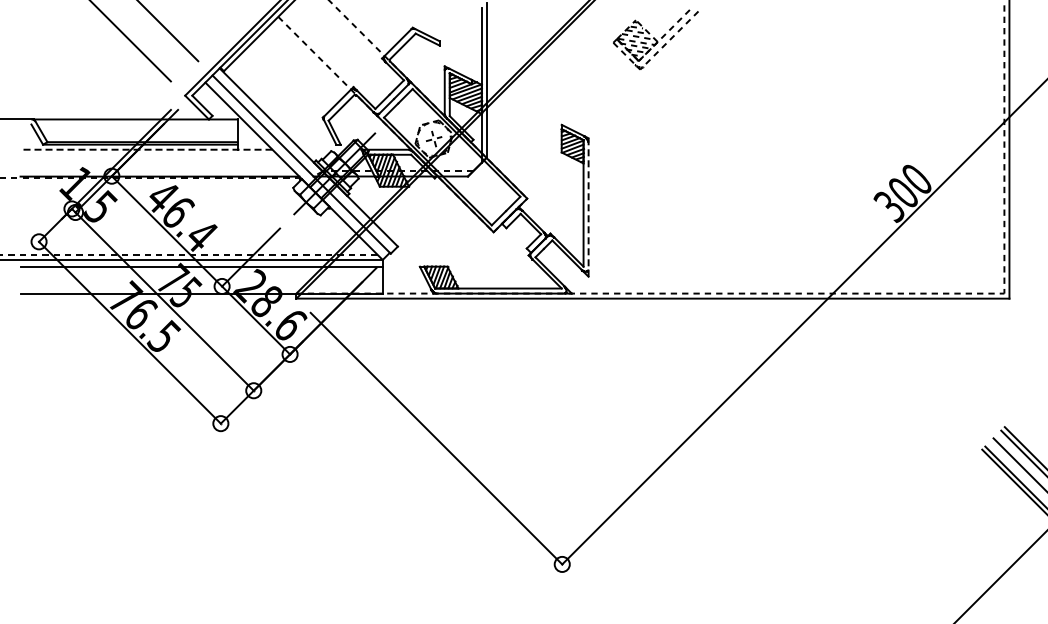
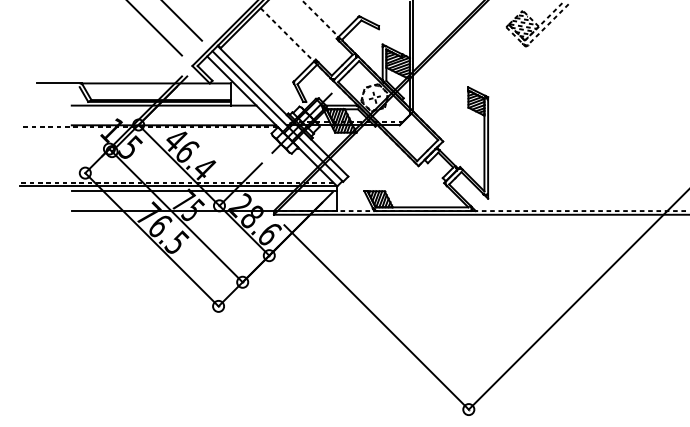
line: (146, 149) -> (164, 105), dashed -> solid
line: (588, 208) -> (488, 148), dashed -> solid

